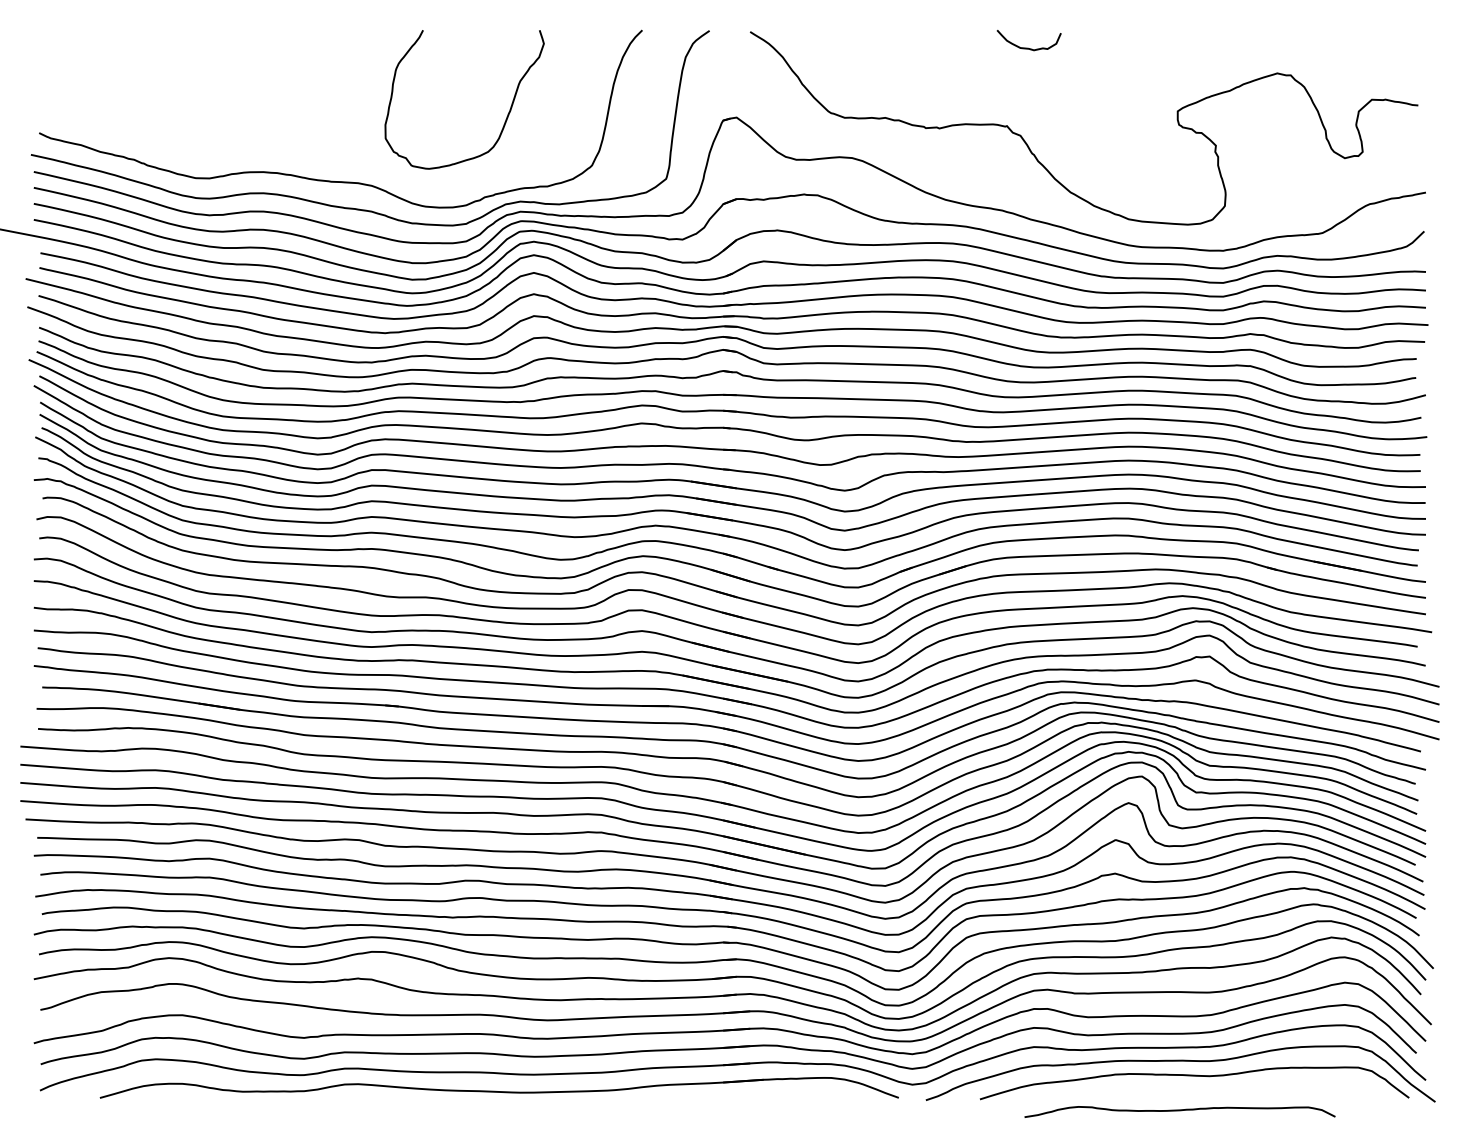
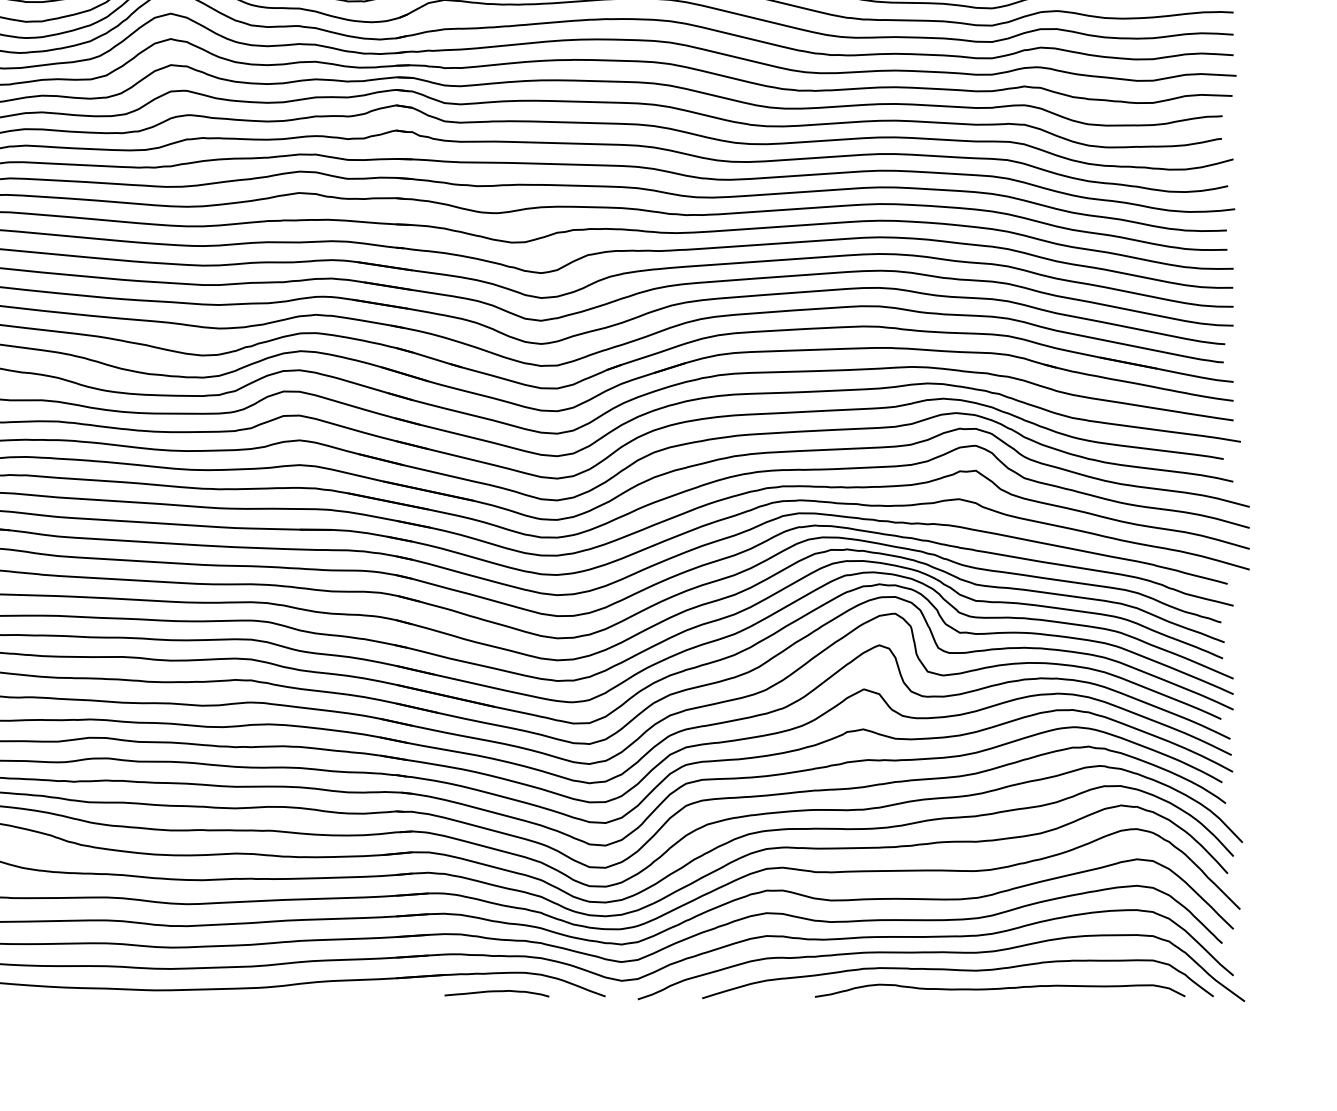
curve: (807, 1094) -> (496, 992), added
curve: (1179, 1111) -> (999, 990), moved

